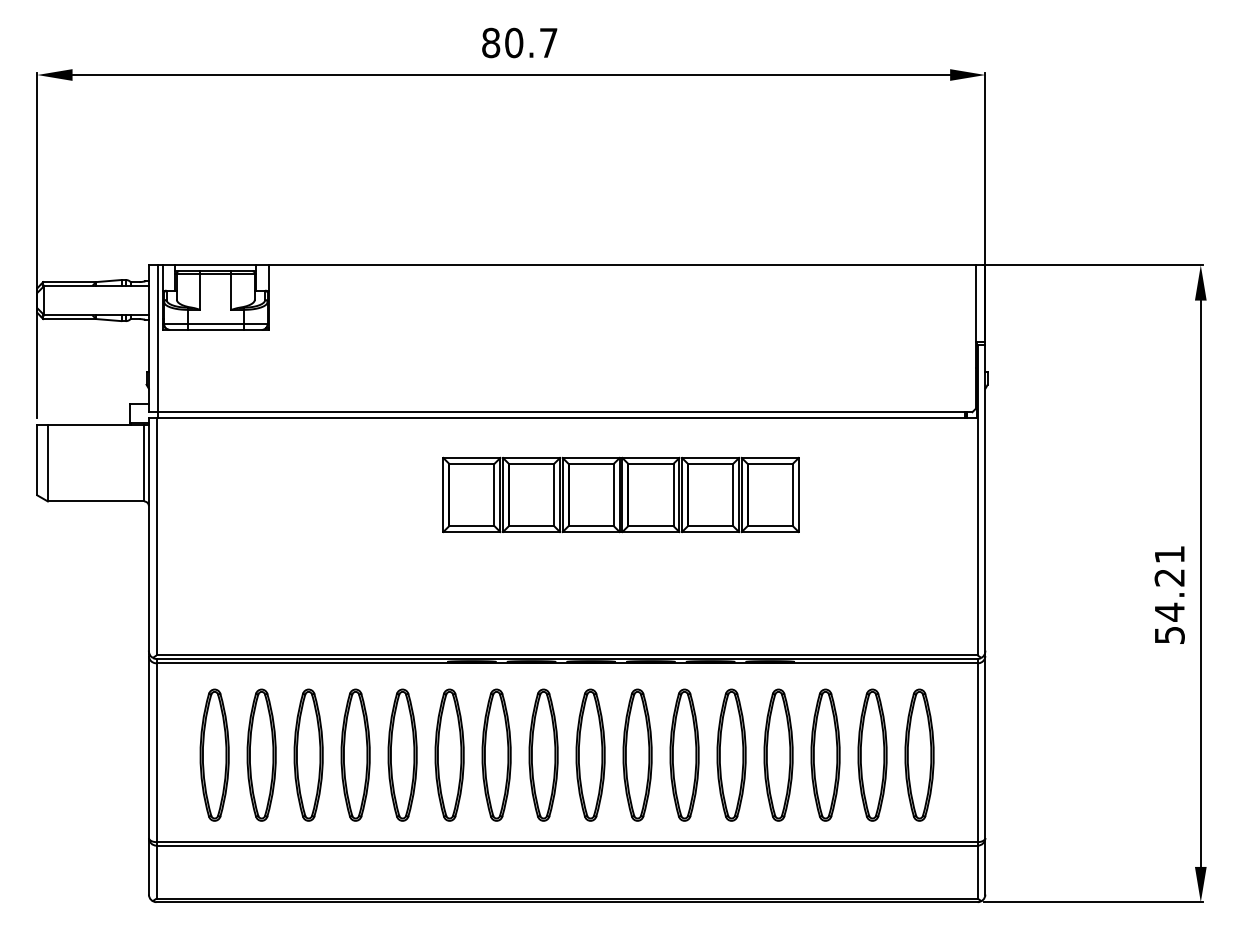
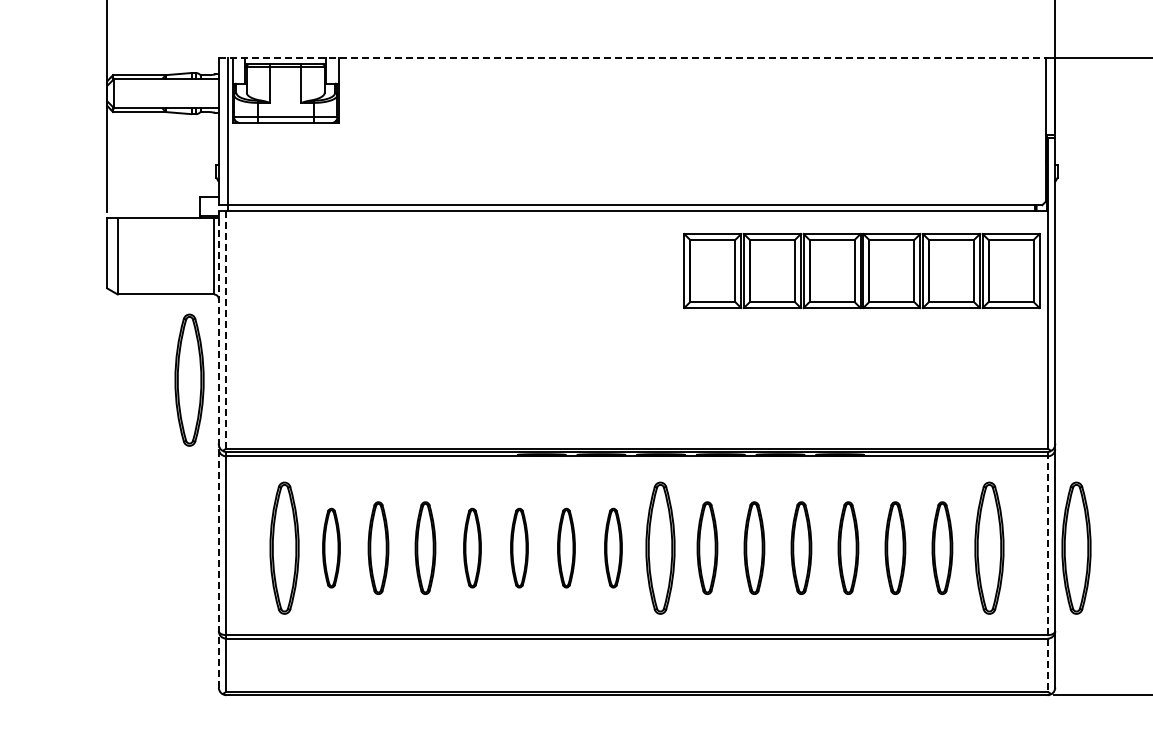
line: (567, 265) -> (637, 58), solid -> dashed
part: (620, 494) -> (861, 270), moved
line: (156, 536) -> (226, 329), solid -> dashed
part: (119, 586) -> (189, 379), added
line: (148, 655) -> (218, 448), solid -> dashed
part: (261, 754) -> (331, 547), size x0.6
part: (308, 754) -> (378, 547), size x0.7
part: (355, 754) -> (425, 547), size x0.7
part: (402, 754) -> (472, 547), size x0.6
part: (449, 754) -> (519, 547), size x0.6
part: (496, 754) -> (566, 547), size x0.6
part: (543, 754) -> (613, 547), size x0.6
part: (637, 754) -> (707, 547), size x0.7
part: (684, 754) -> (754, 547), size x0.7
part: (731, 754) -> (801, 547), size x0.7
part: (778, 754) -> (848, 547), size x0.7
part: (825, 754) -> (895, 547), size x0.7
part: (872, 754) -> (942, 547), size x0.7
part: (1006, 754) -> (1076, 547), added
line: (977, 778) -> (1047, 571), solid -> dashed

